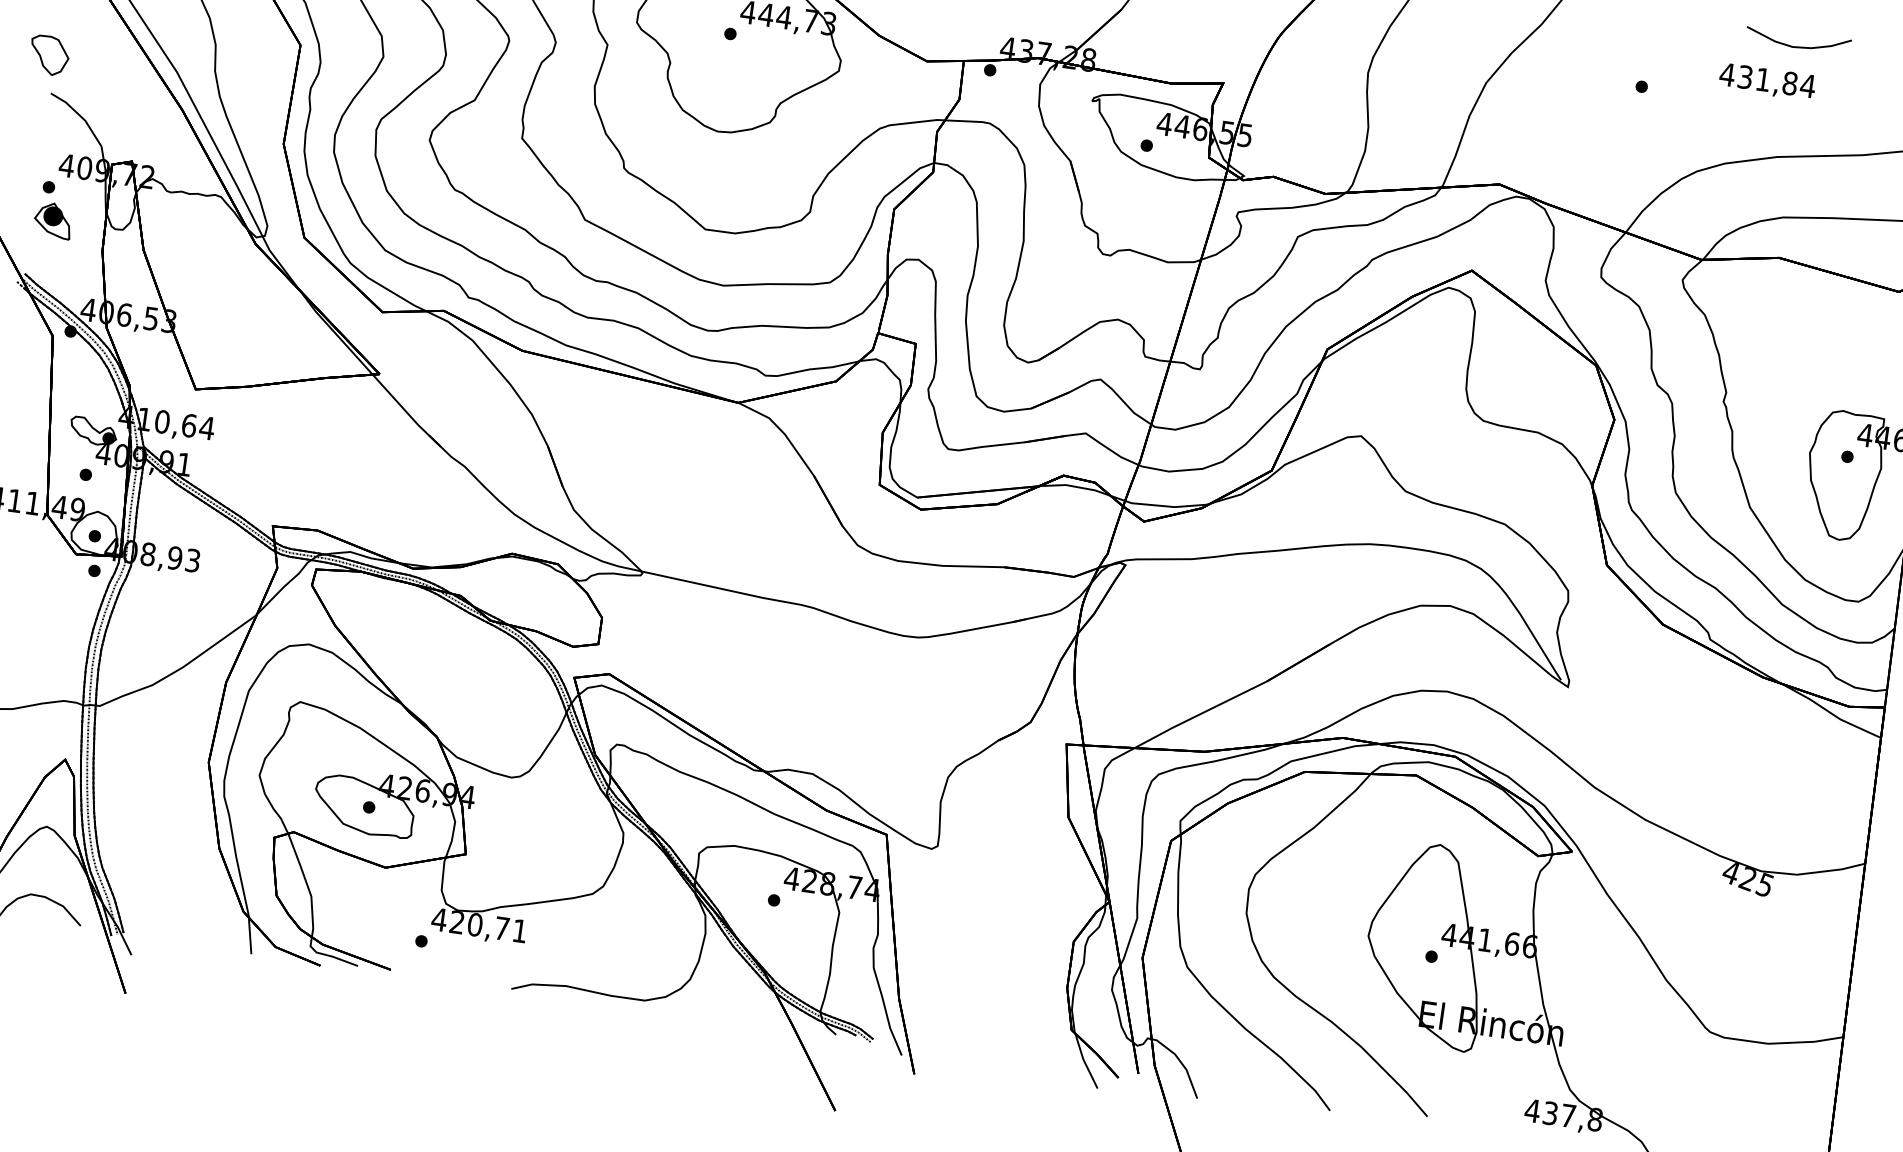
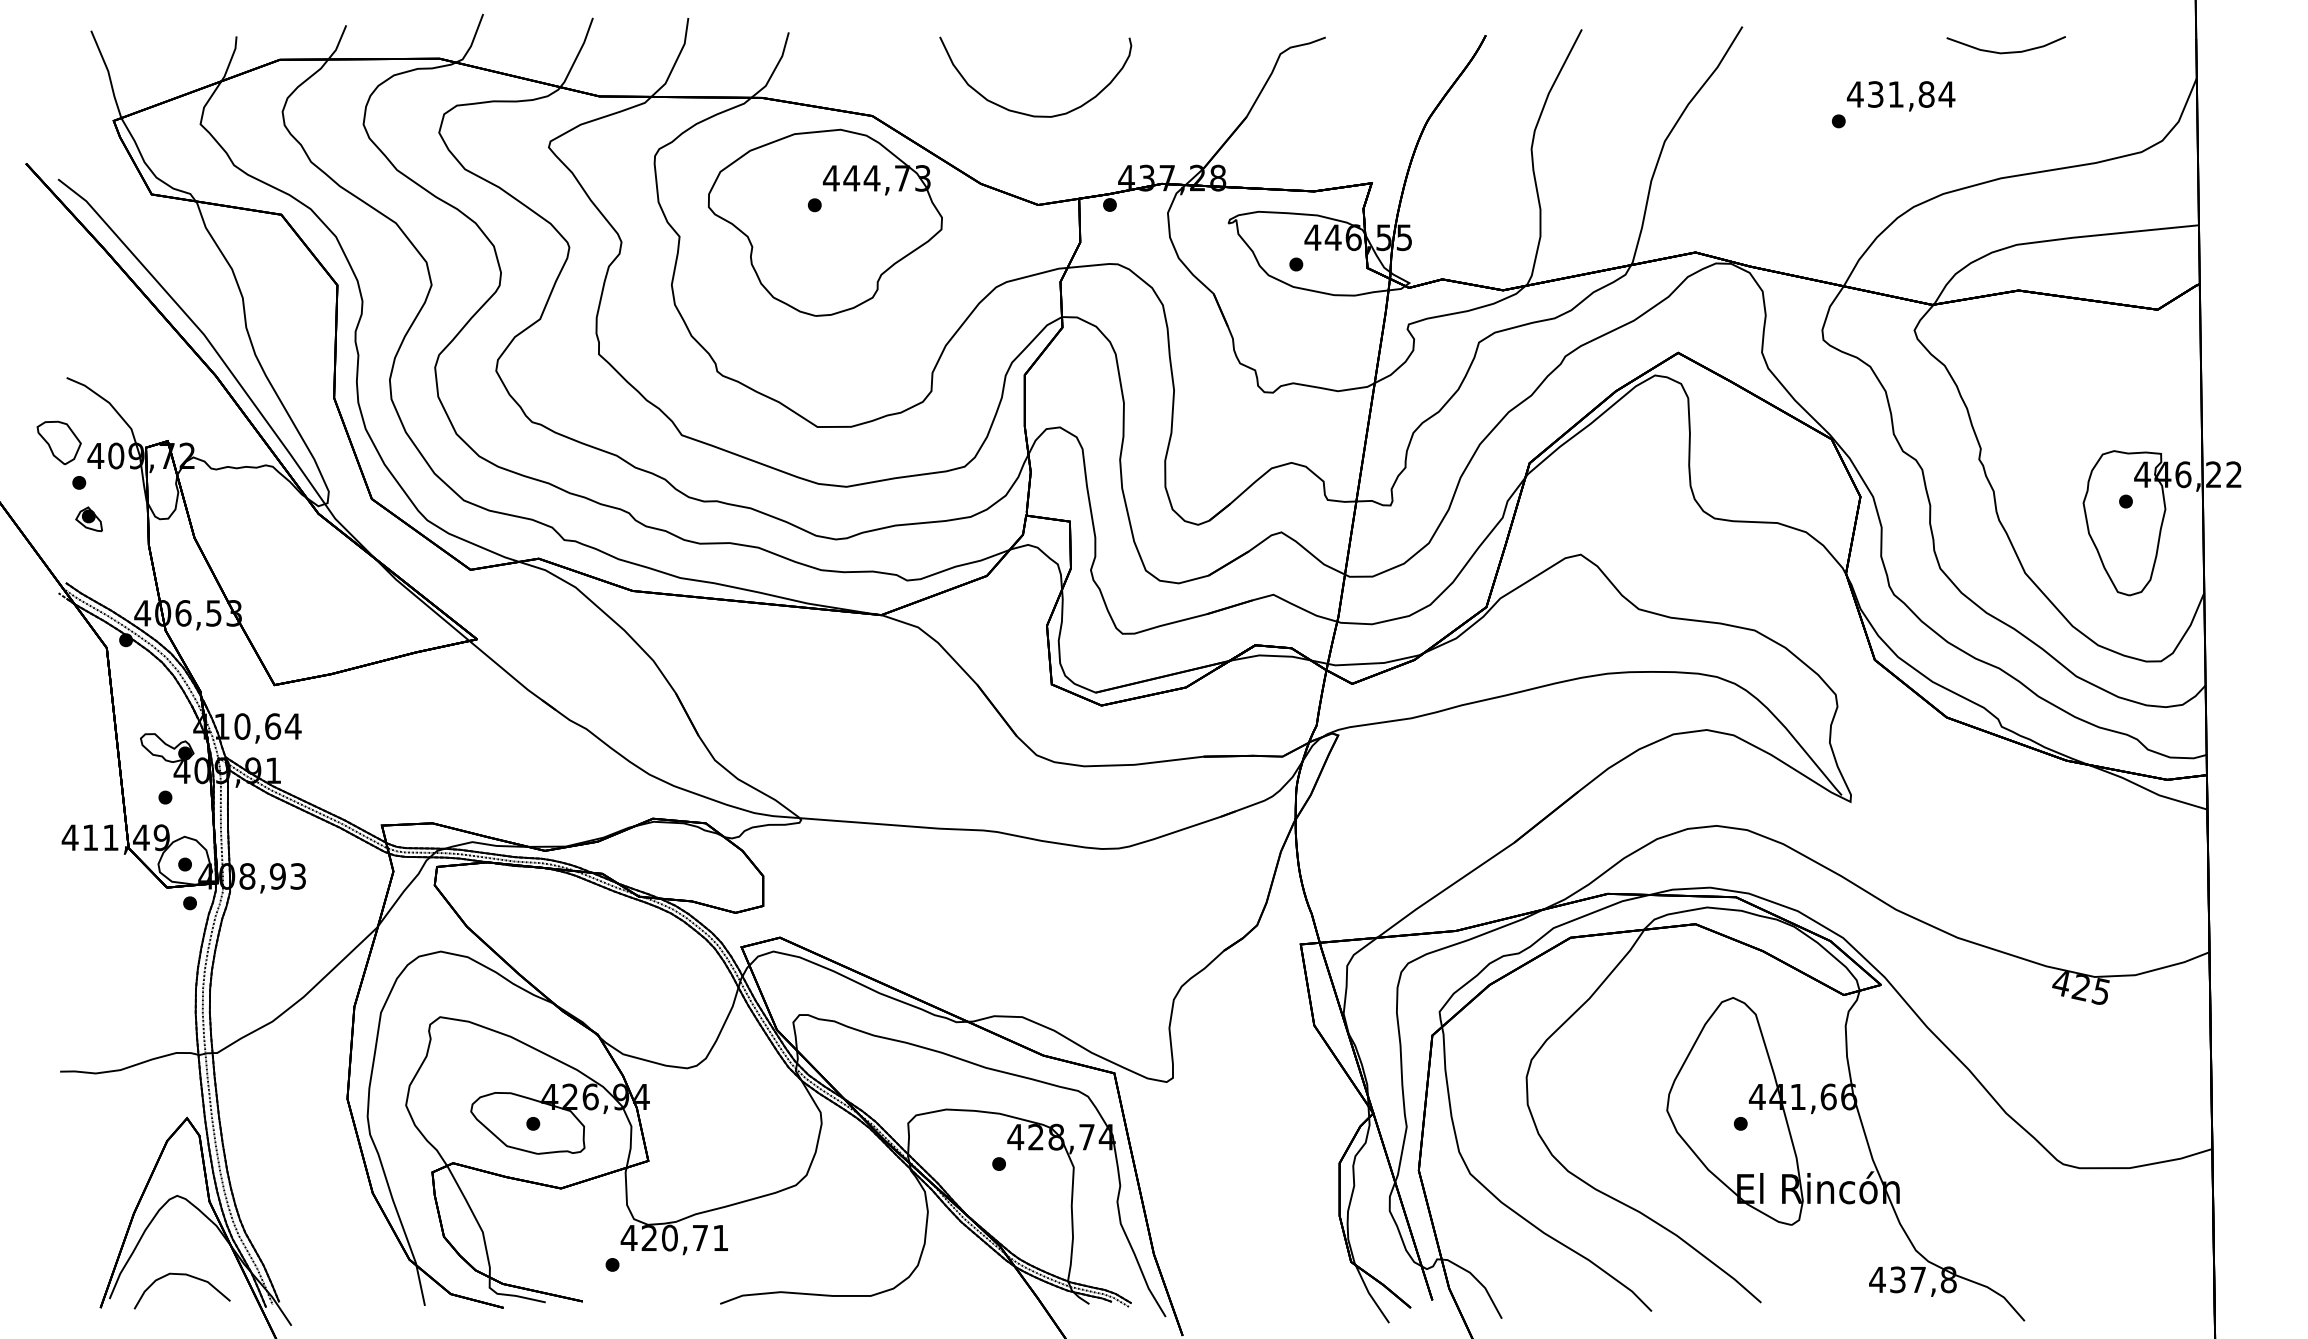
part: (48, 55) -> (58, 442), moved
text: (1767, 82) -> (1901, 96), moved
part: (52, 220) -> (88, 519), size x0.62

